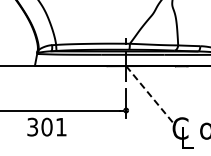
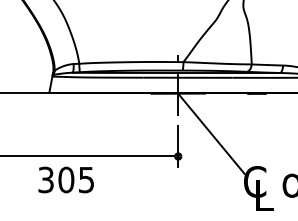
line: (149, 94) -> (211, 133), dashed -> solid
text: (61, 127) -> (86, 180), 301 -> 305

